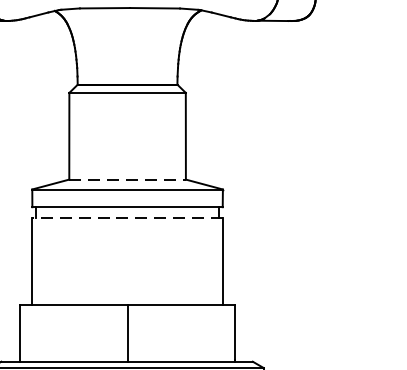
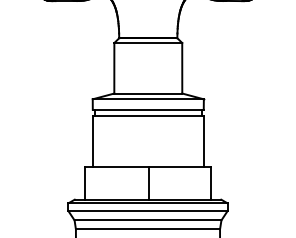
line: (127, 179) -> (148, 93), dashed -> solid
line: (127, 217) -> (148, 115), dashed -> solid

